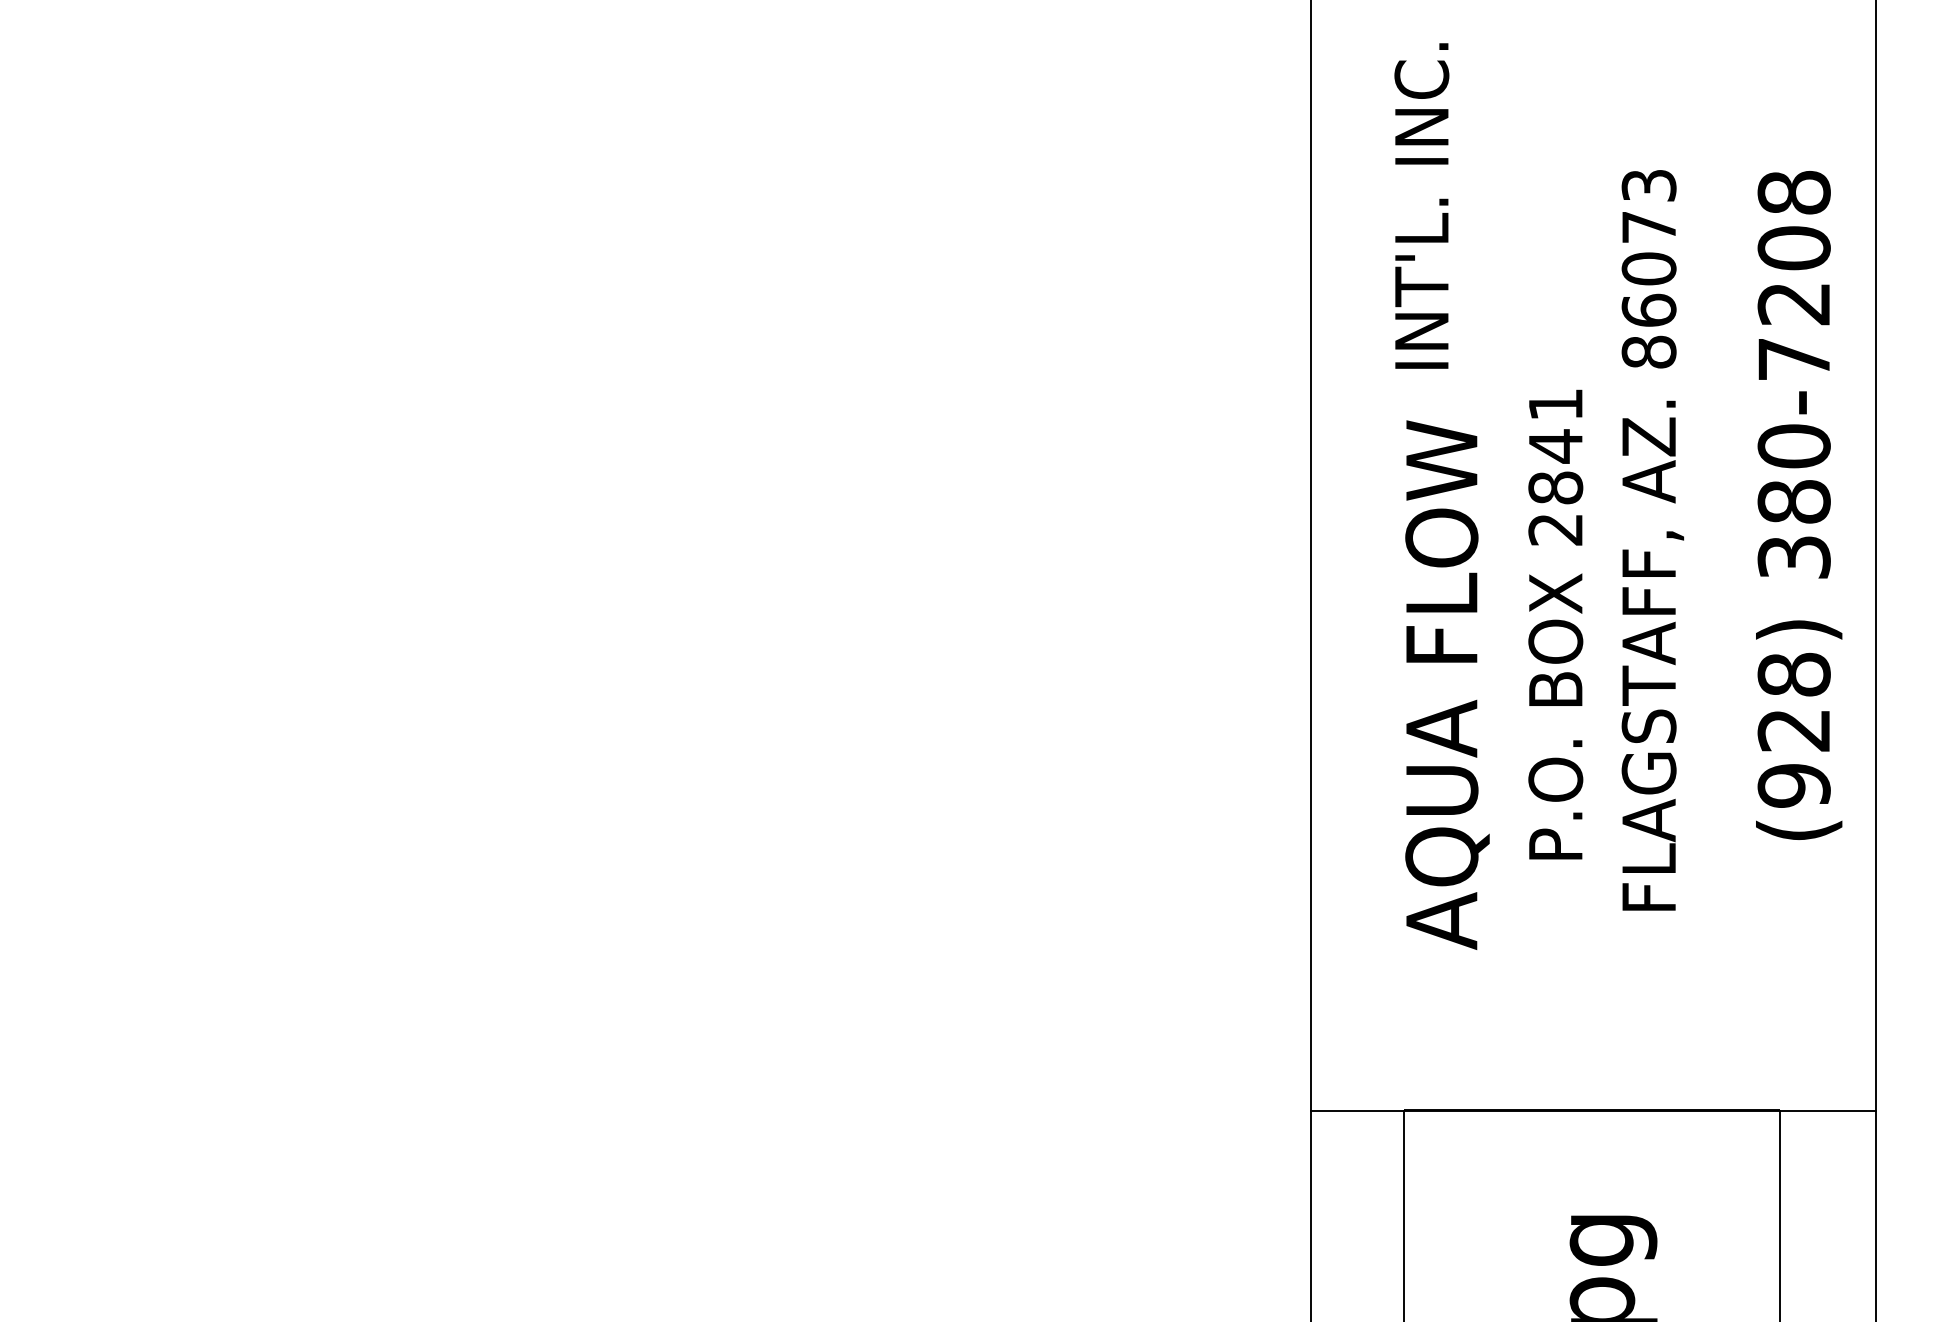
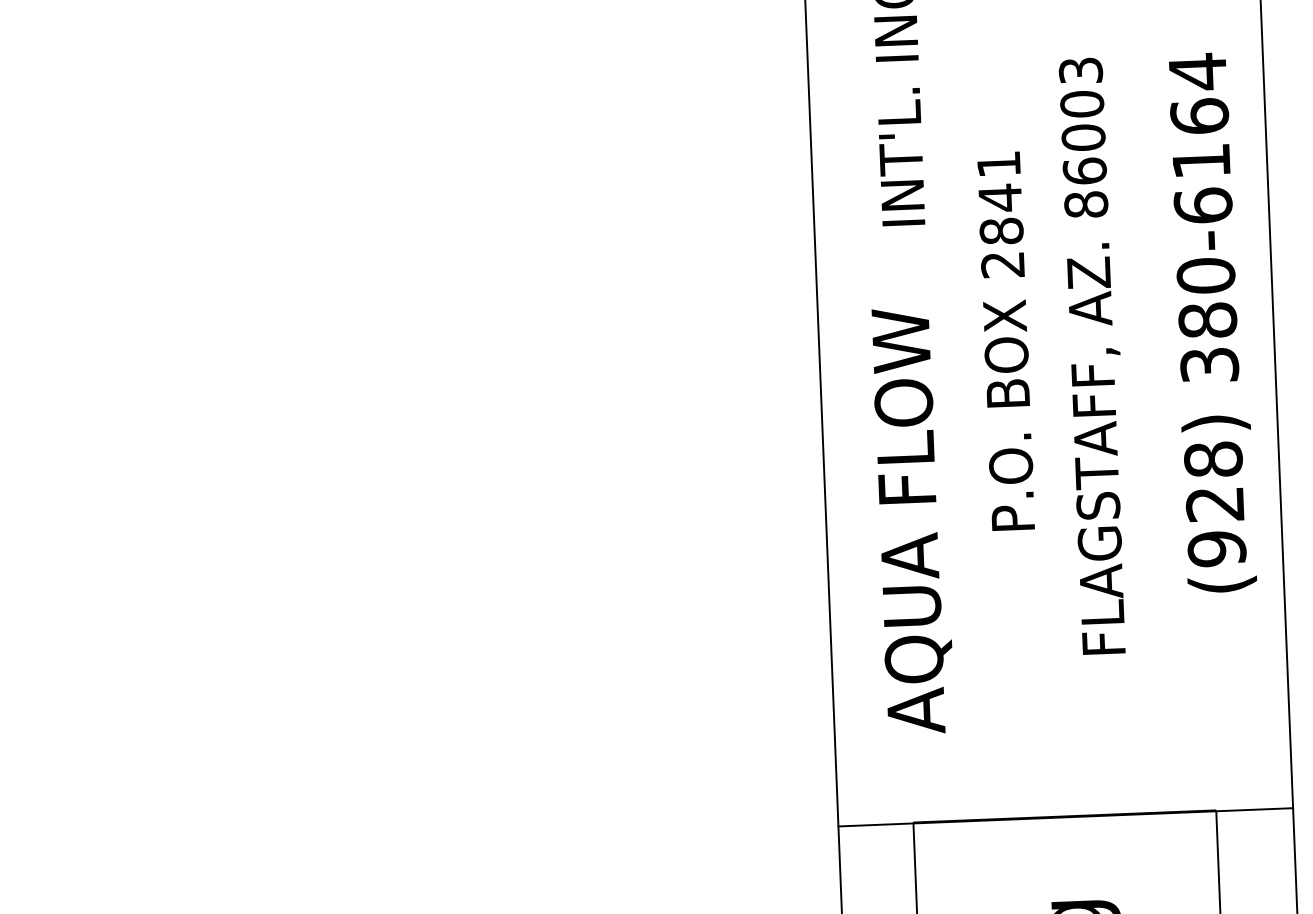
text: (1648, 226) -> (1081, 103), 86073 -> 86003
text: (1793, 274) -> (1199, 137), 380-7208 -> 380-6164
text: (1555, 624) -> (1005, 341), moved
text: (1447, 684) -> (913, 520), moved

